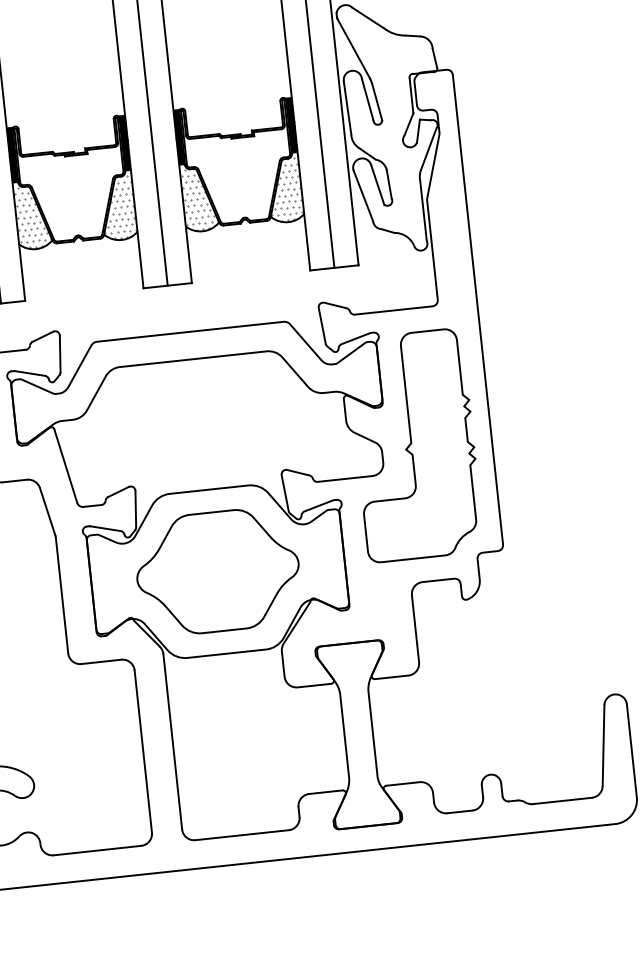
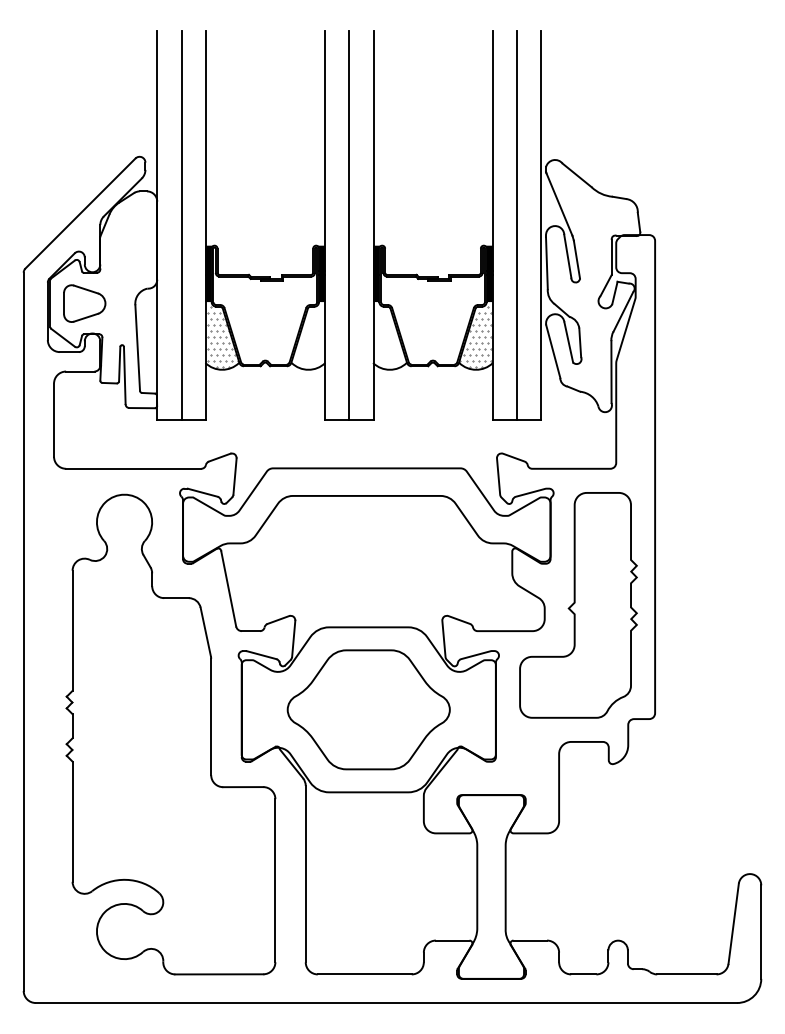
hatch: (199, 198) -> (390, 336), removed
hatch: (117, 206) -> (307, 336), removed

